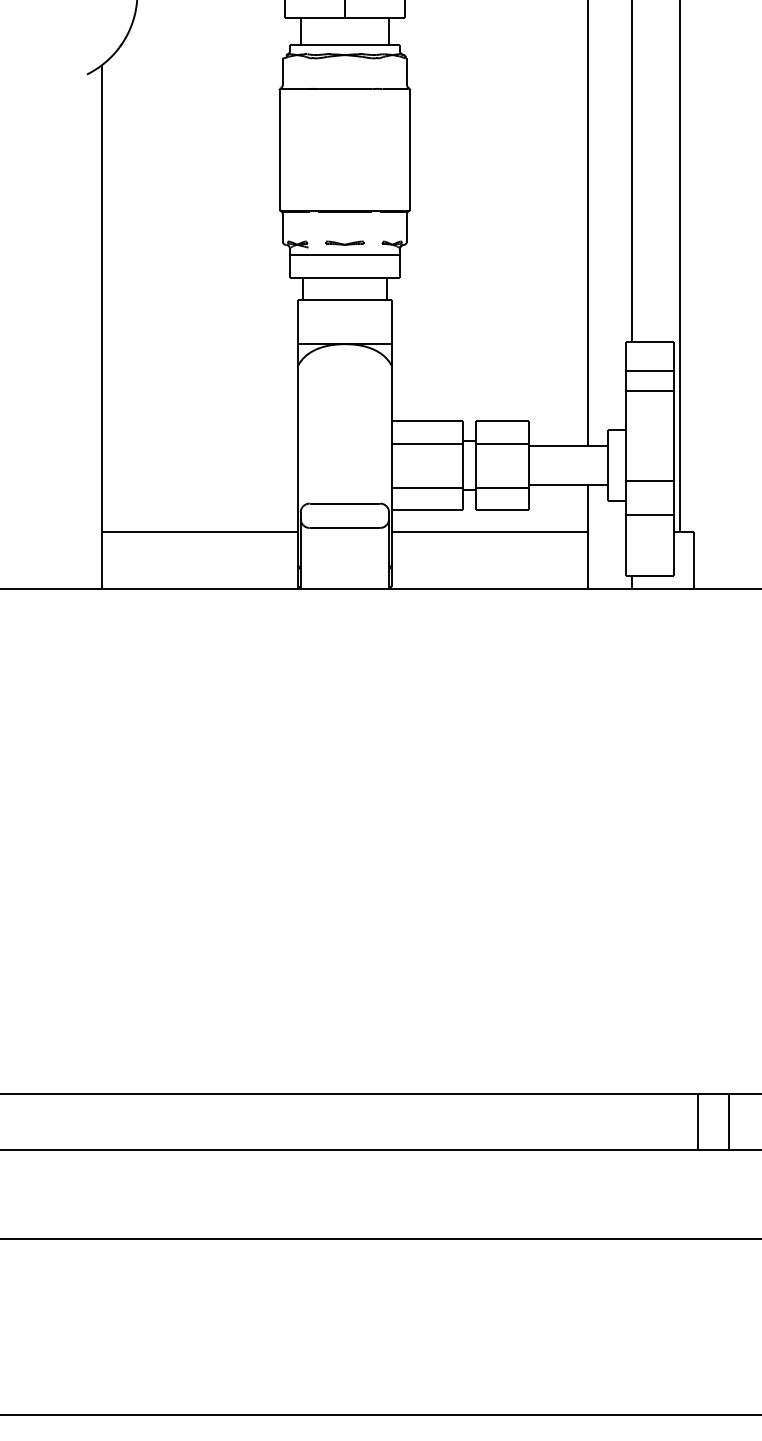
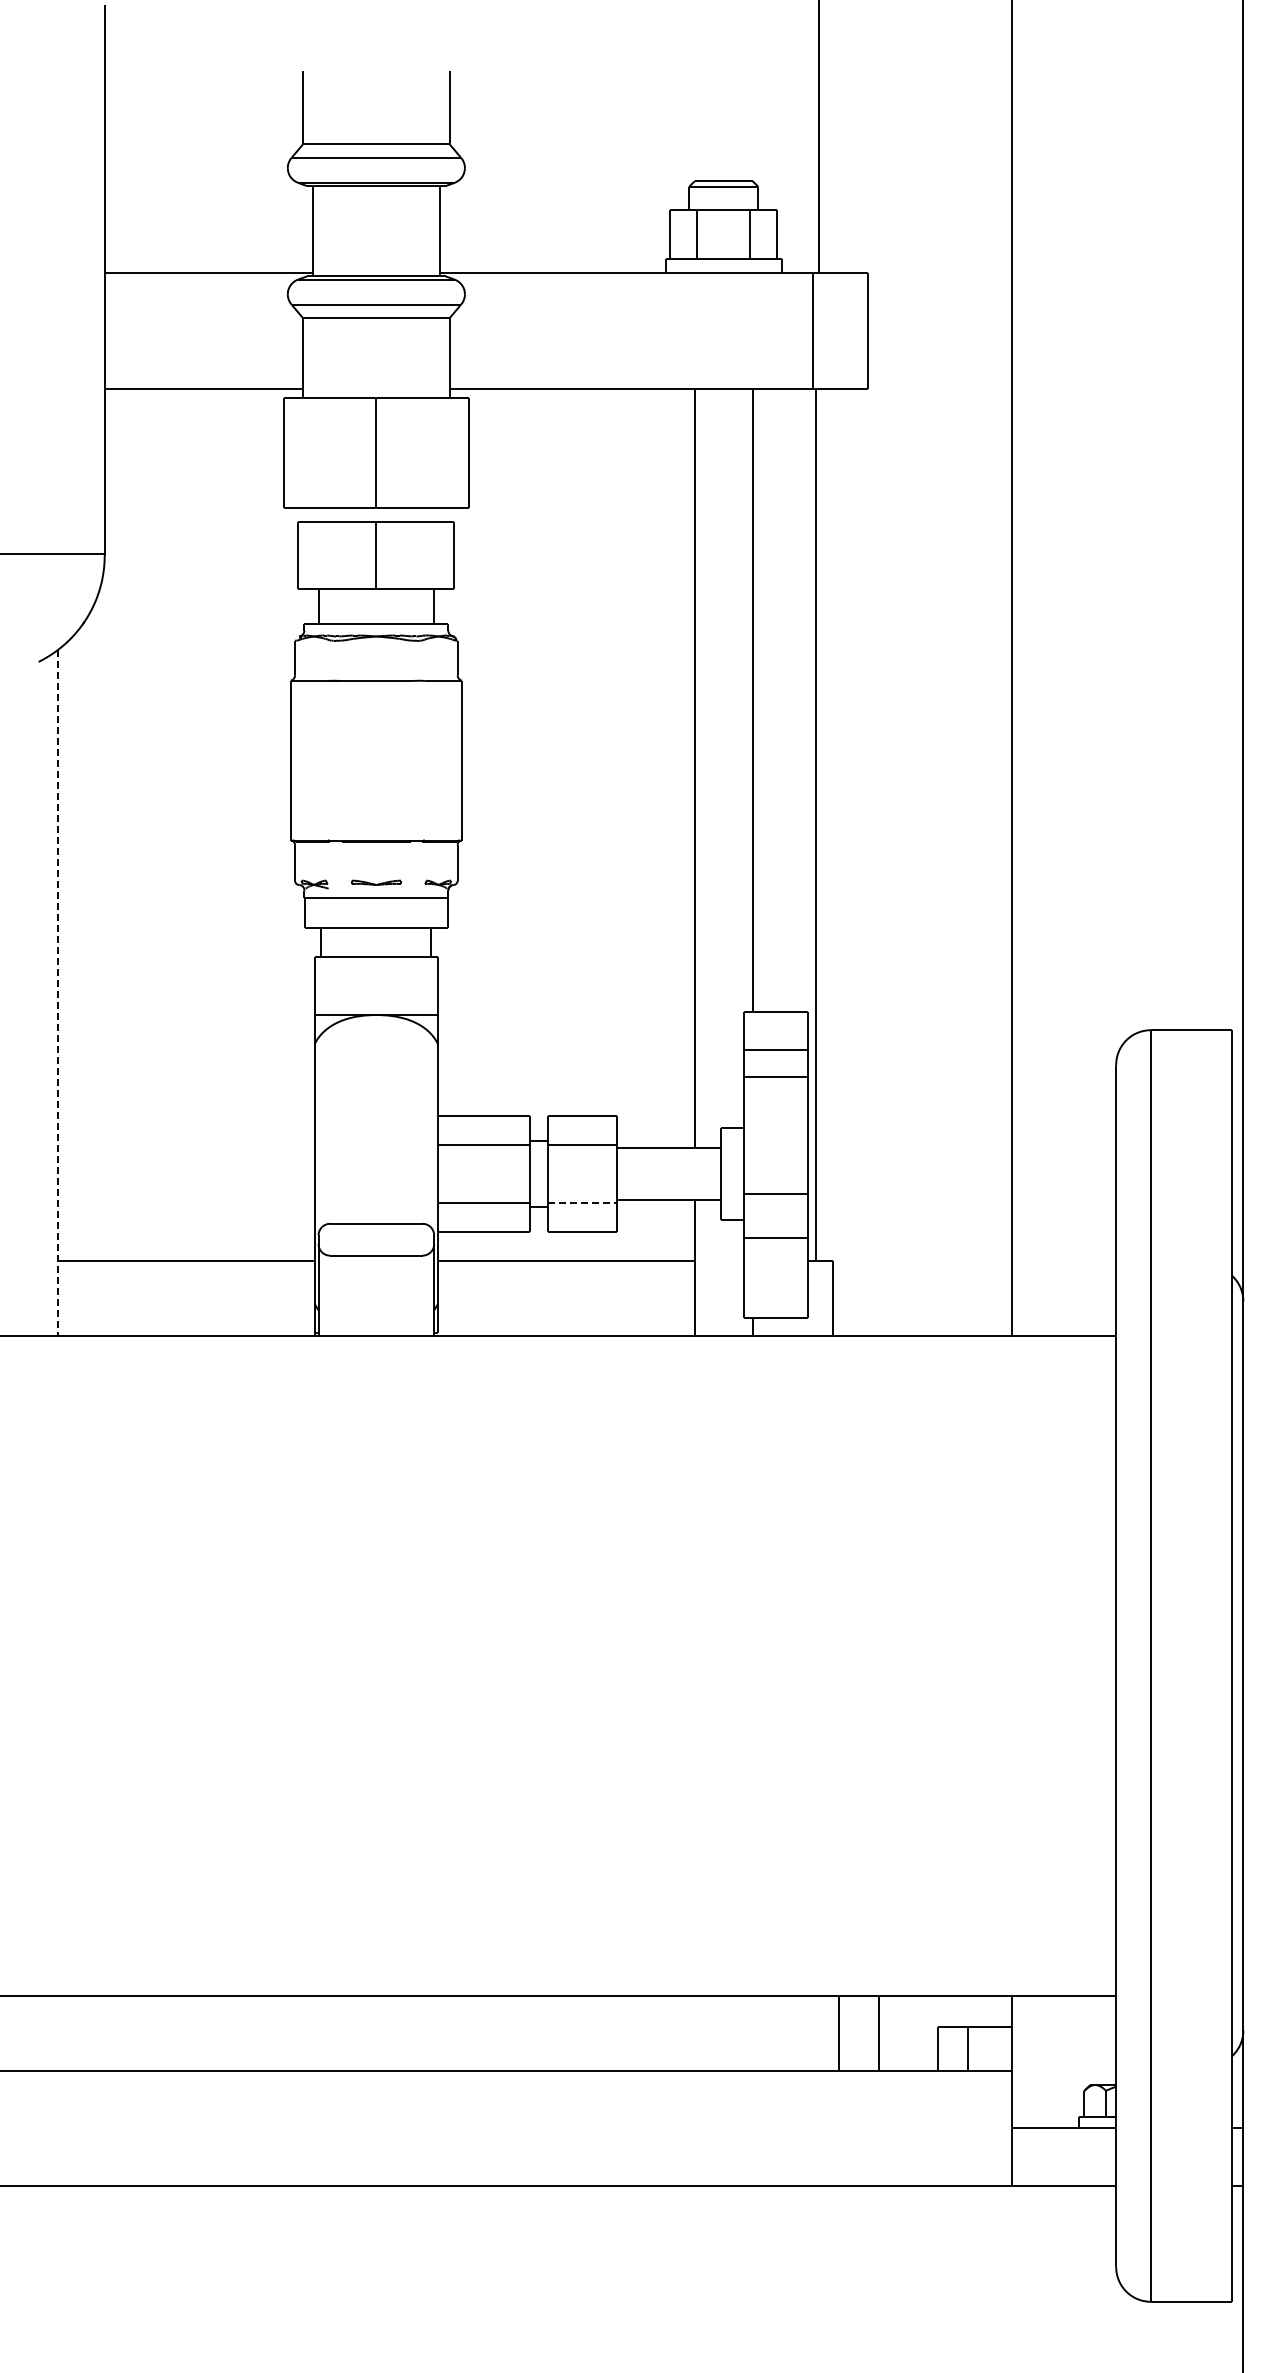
line: (101, 326) -> (57, 992), solid -> dashed
line: (502, 487) -> (582, 1202), solid -> dashed

